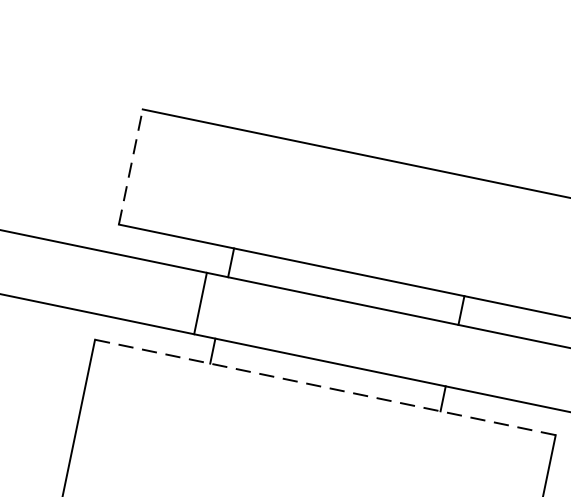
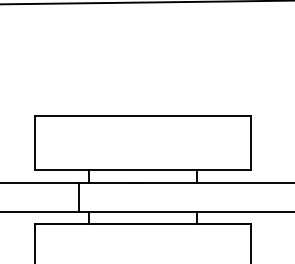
line: (130, 166) -> (34, 142), dashed -> solid
line: (324, 387) -> (142, 223), dashed -> solid

